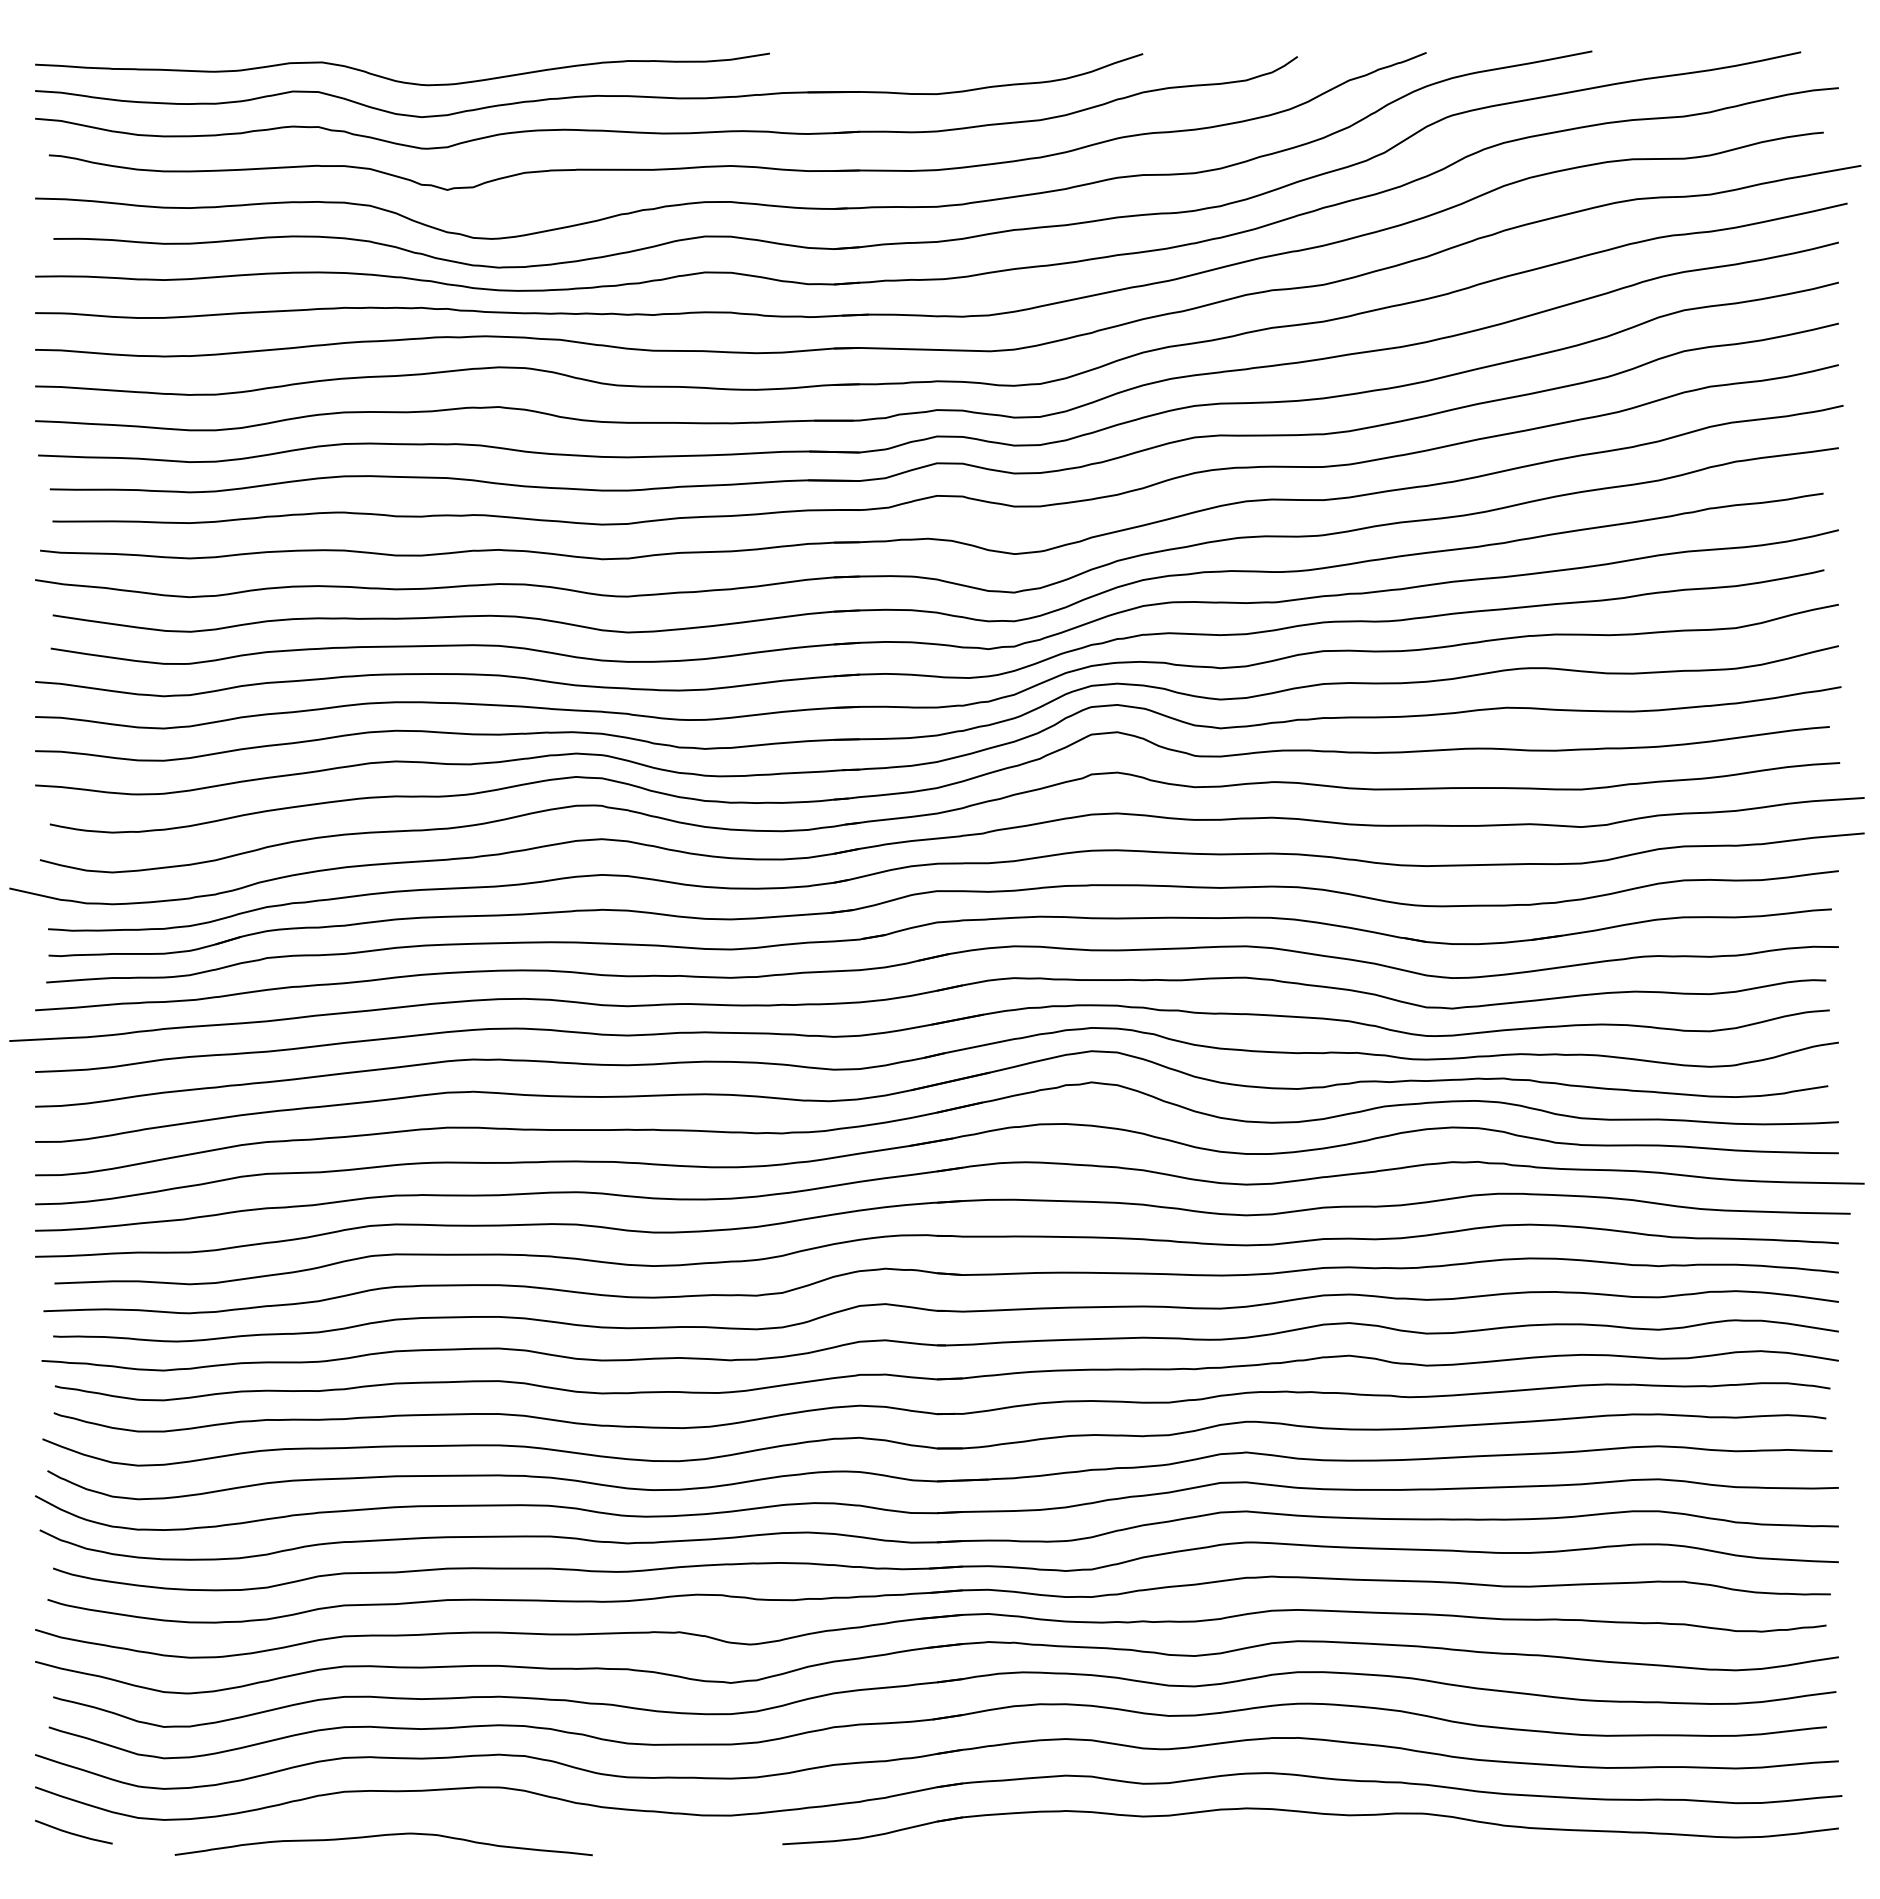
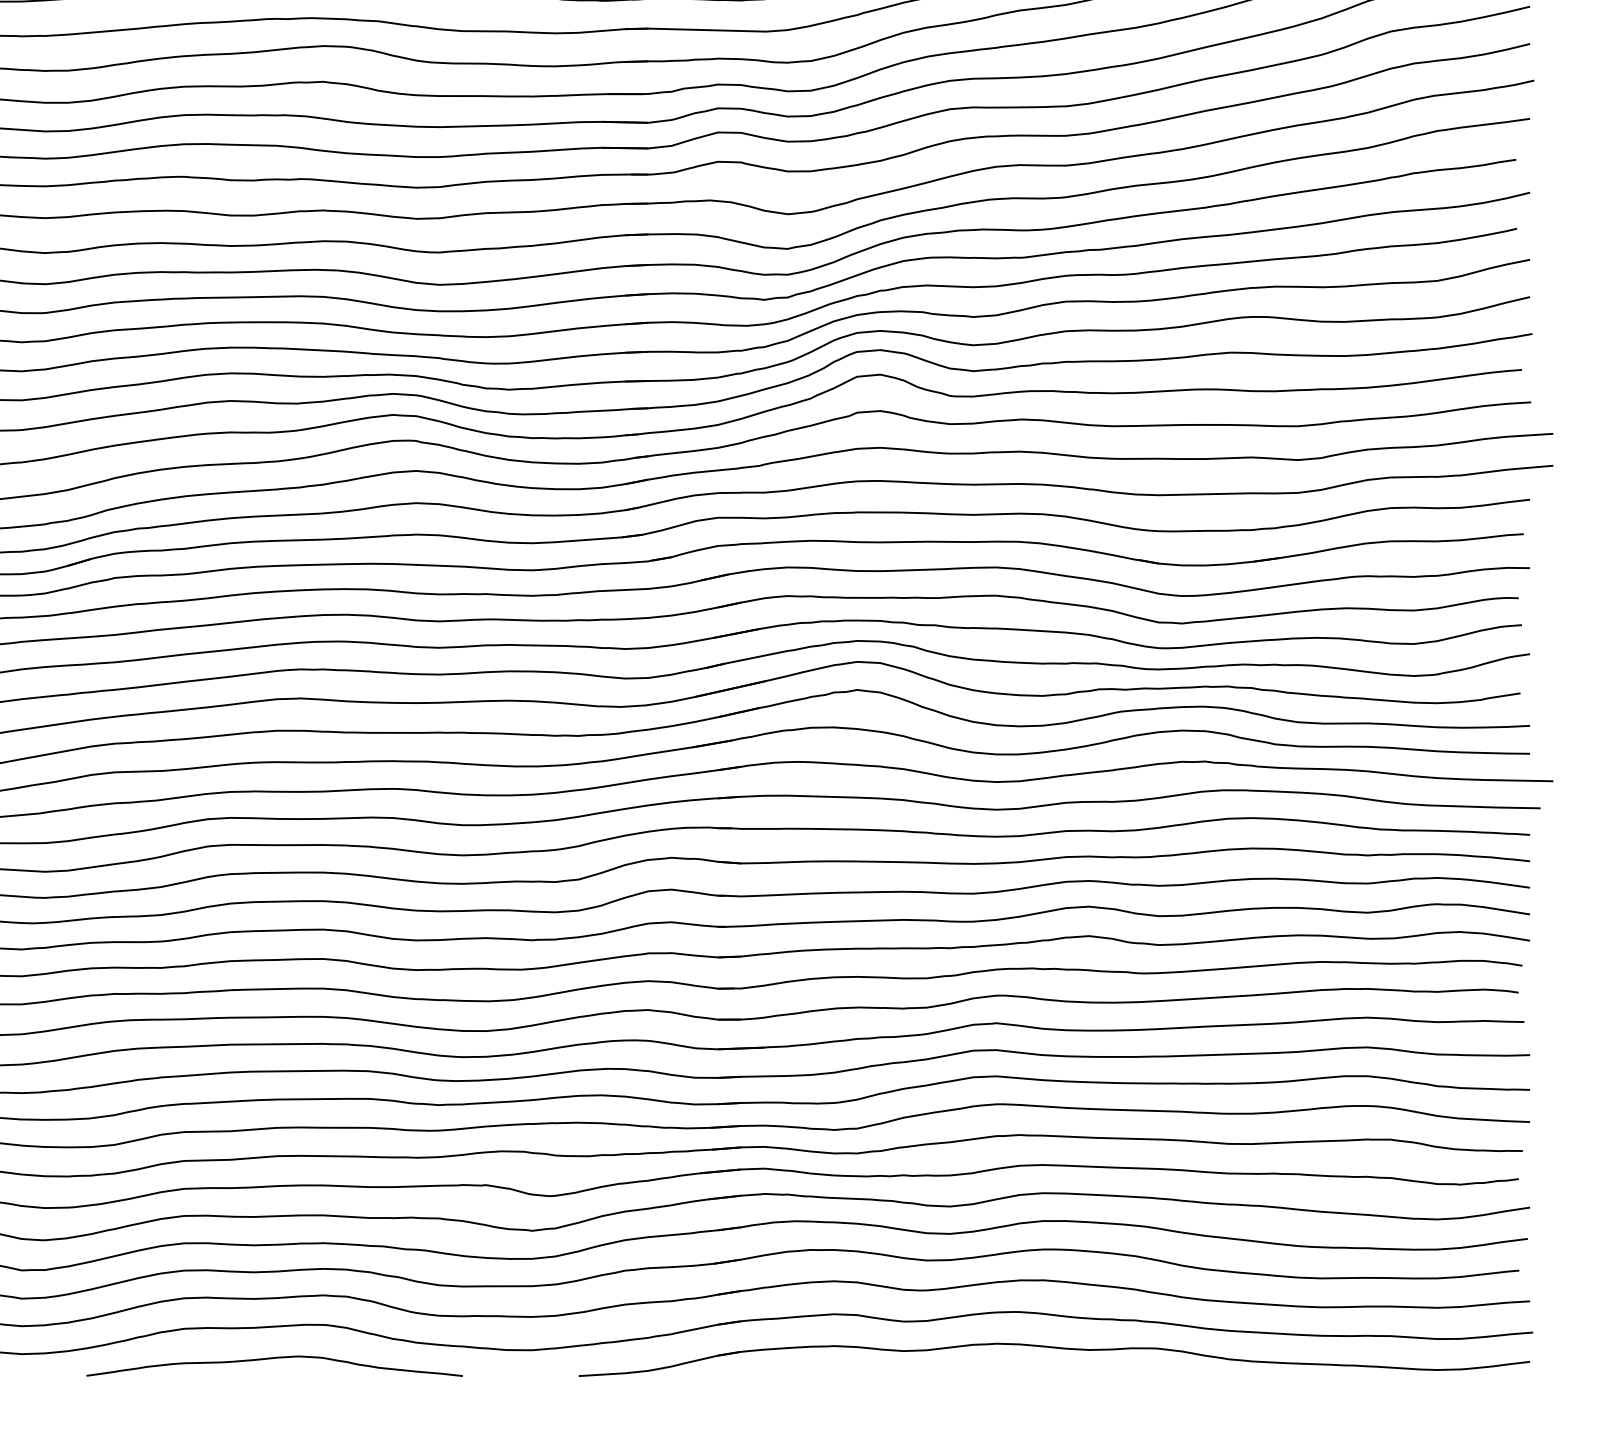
curve: (383, 1836) -> (274, 1359), moved

